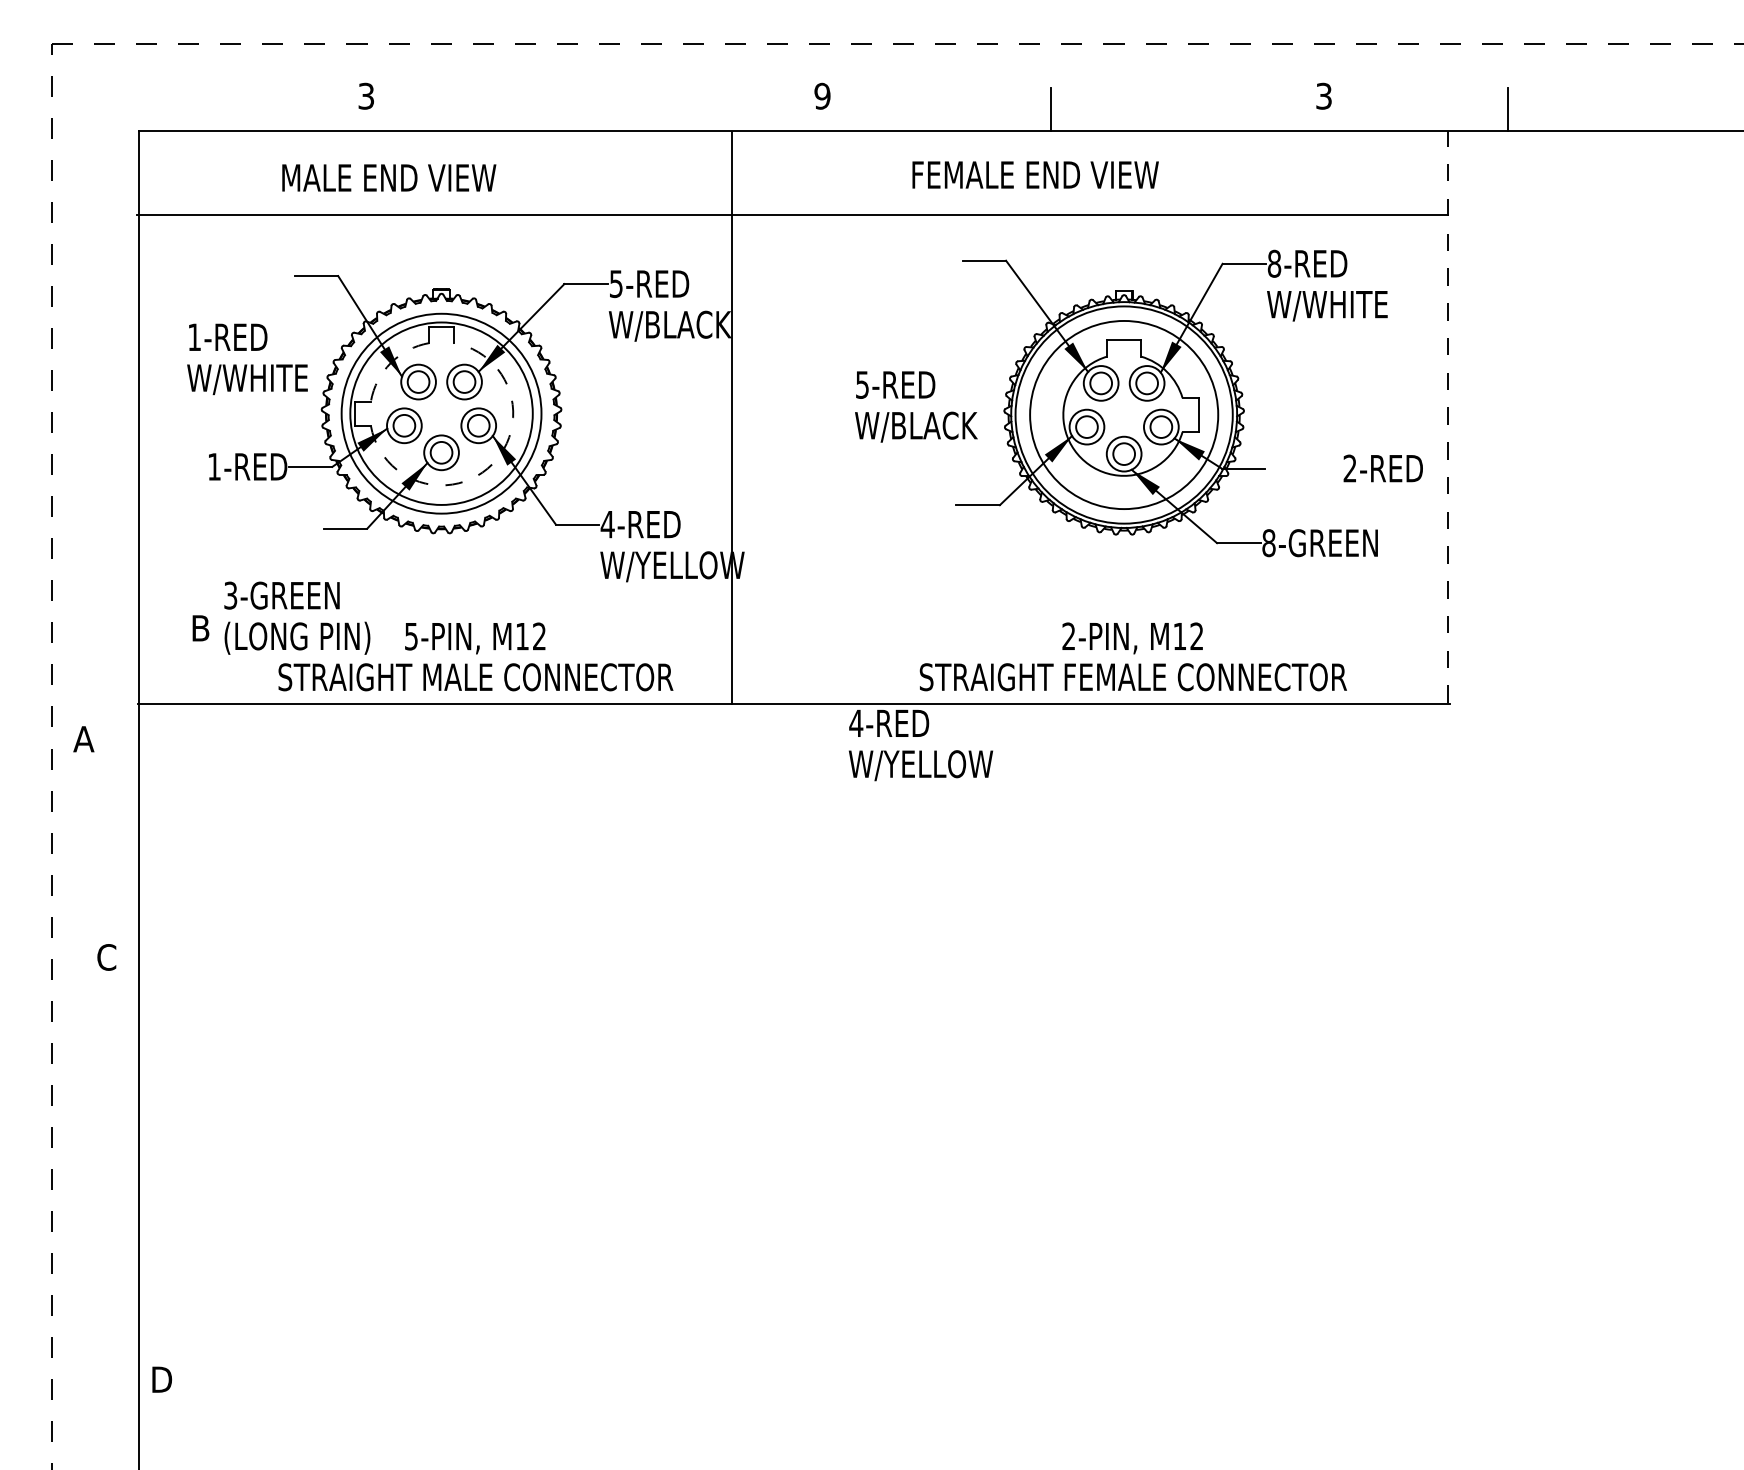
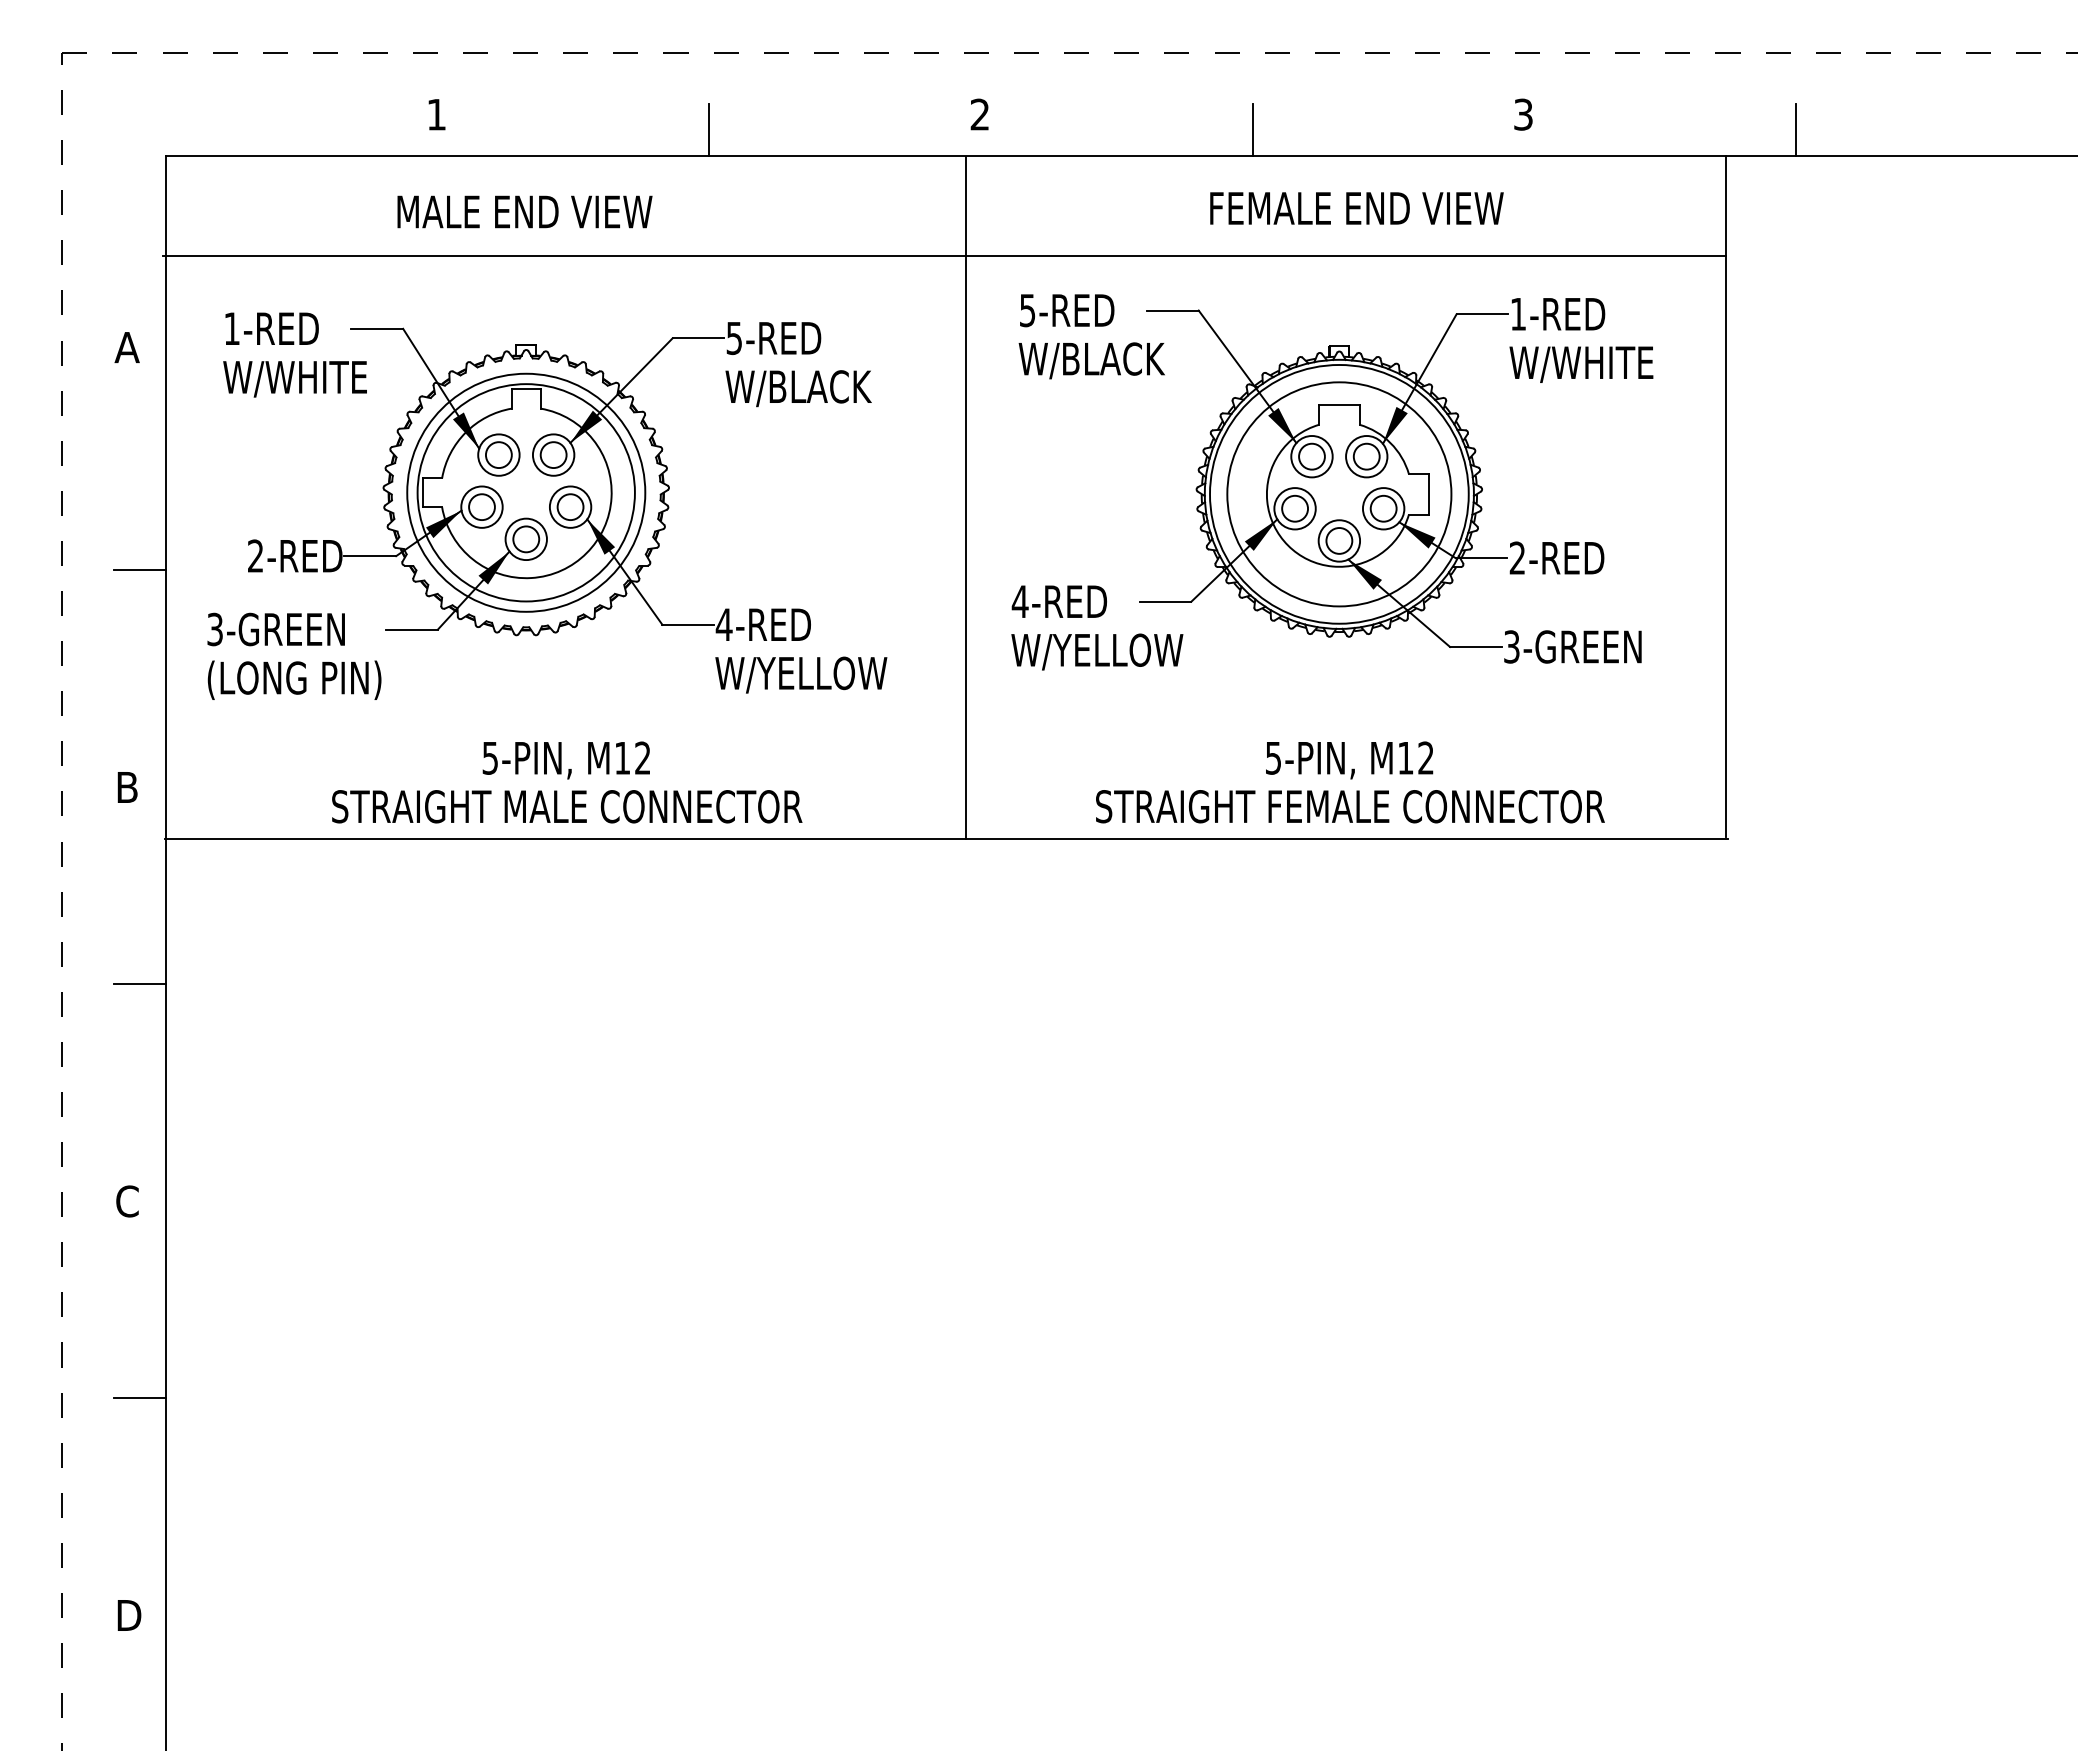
text: (366, 96) -> (436, 114), 3 -> 1
text: (822, 96) -> (979, 114), 9 -> 2
text: (1324, 96) -> (1523, 114), moved
line: (595, 109) -> (709, 130), added
text: (1035, 175) -> (1356, 208), moved
text: (388, 177) -> (524, 211), moved
text: (1274, 263) -> (1518, 313), 8-RED -> 1-RED
text: (246, 358) -> (294, 354), moved
arc: (390, 363) -> (465, 432), dashed -> solid
text: (916, 406) -> (1091, 336), moved
line: (1448, 416) -> (1725, 496), dashed -> solid
line: (732, 417) -> (966, 497), moved
arc: (492, 464) -> (586, 553), dashed -> solid
text: (214, 466) -> (255, 555), 1-RED -> 2-RED
text: (1382, 468) -> (1556, 557), moved
line: (116, 478) -> (139, 570), added
text: (1268, 542) -> (1511, 646), 8-GREEN -> 3-GREEN
text: (297, 617) -> (294, 655), moved
text: (200, 628) -> (127, 787), moved
text: (1068, 635) -> (1272, 757), 2-PIN, -> 5-PIN,
text: (83, 739) -> (126, 347), moved
text: (921, 745) -> (1097, 627), moved
line: (116, 826) -> (139, 984), added
text: (106, 957) -> (127, 1201), moved
line: (116, 1174) -> (139, 1398), added
text: (162, 1379) -> (129, 1615), moved

